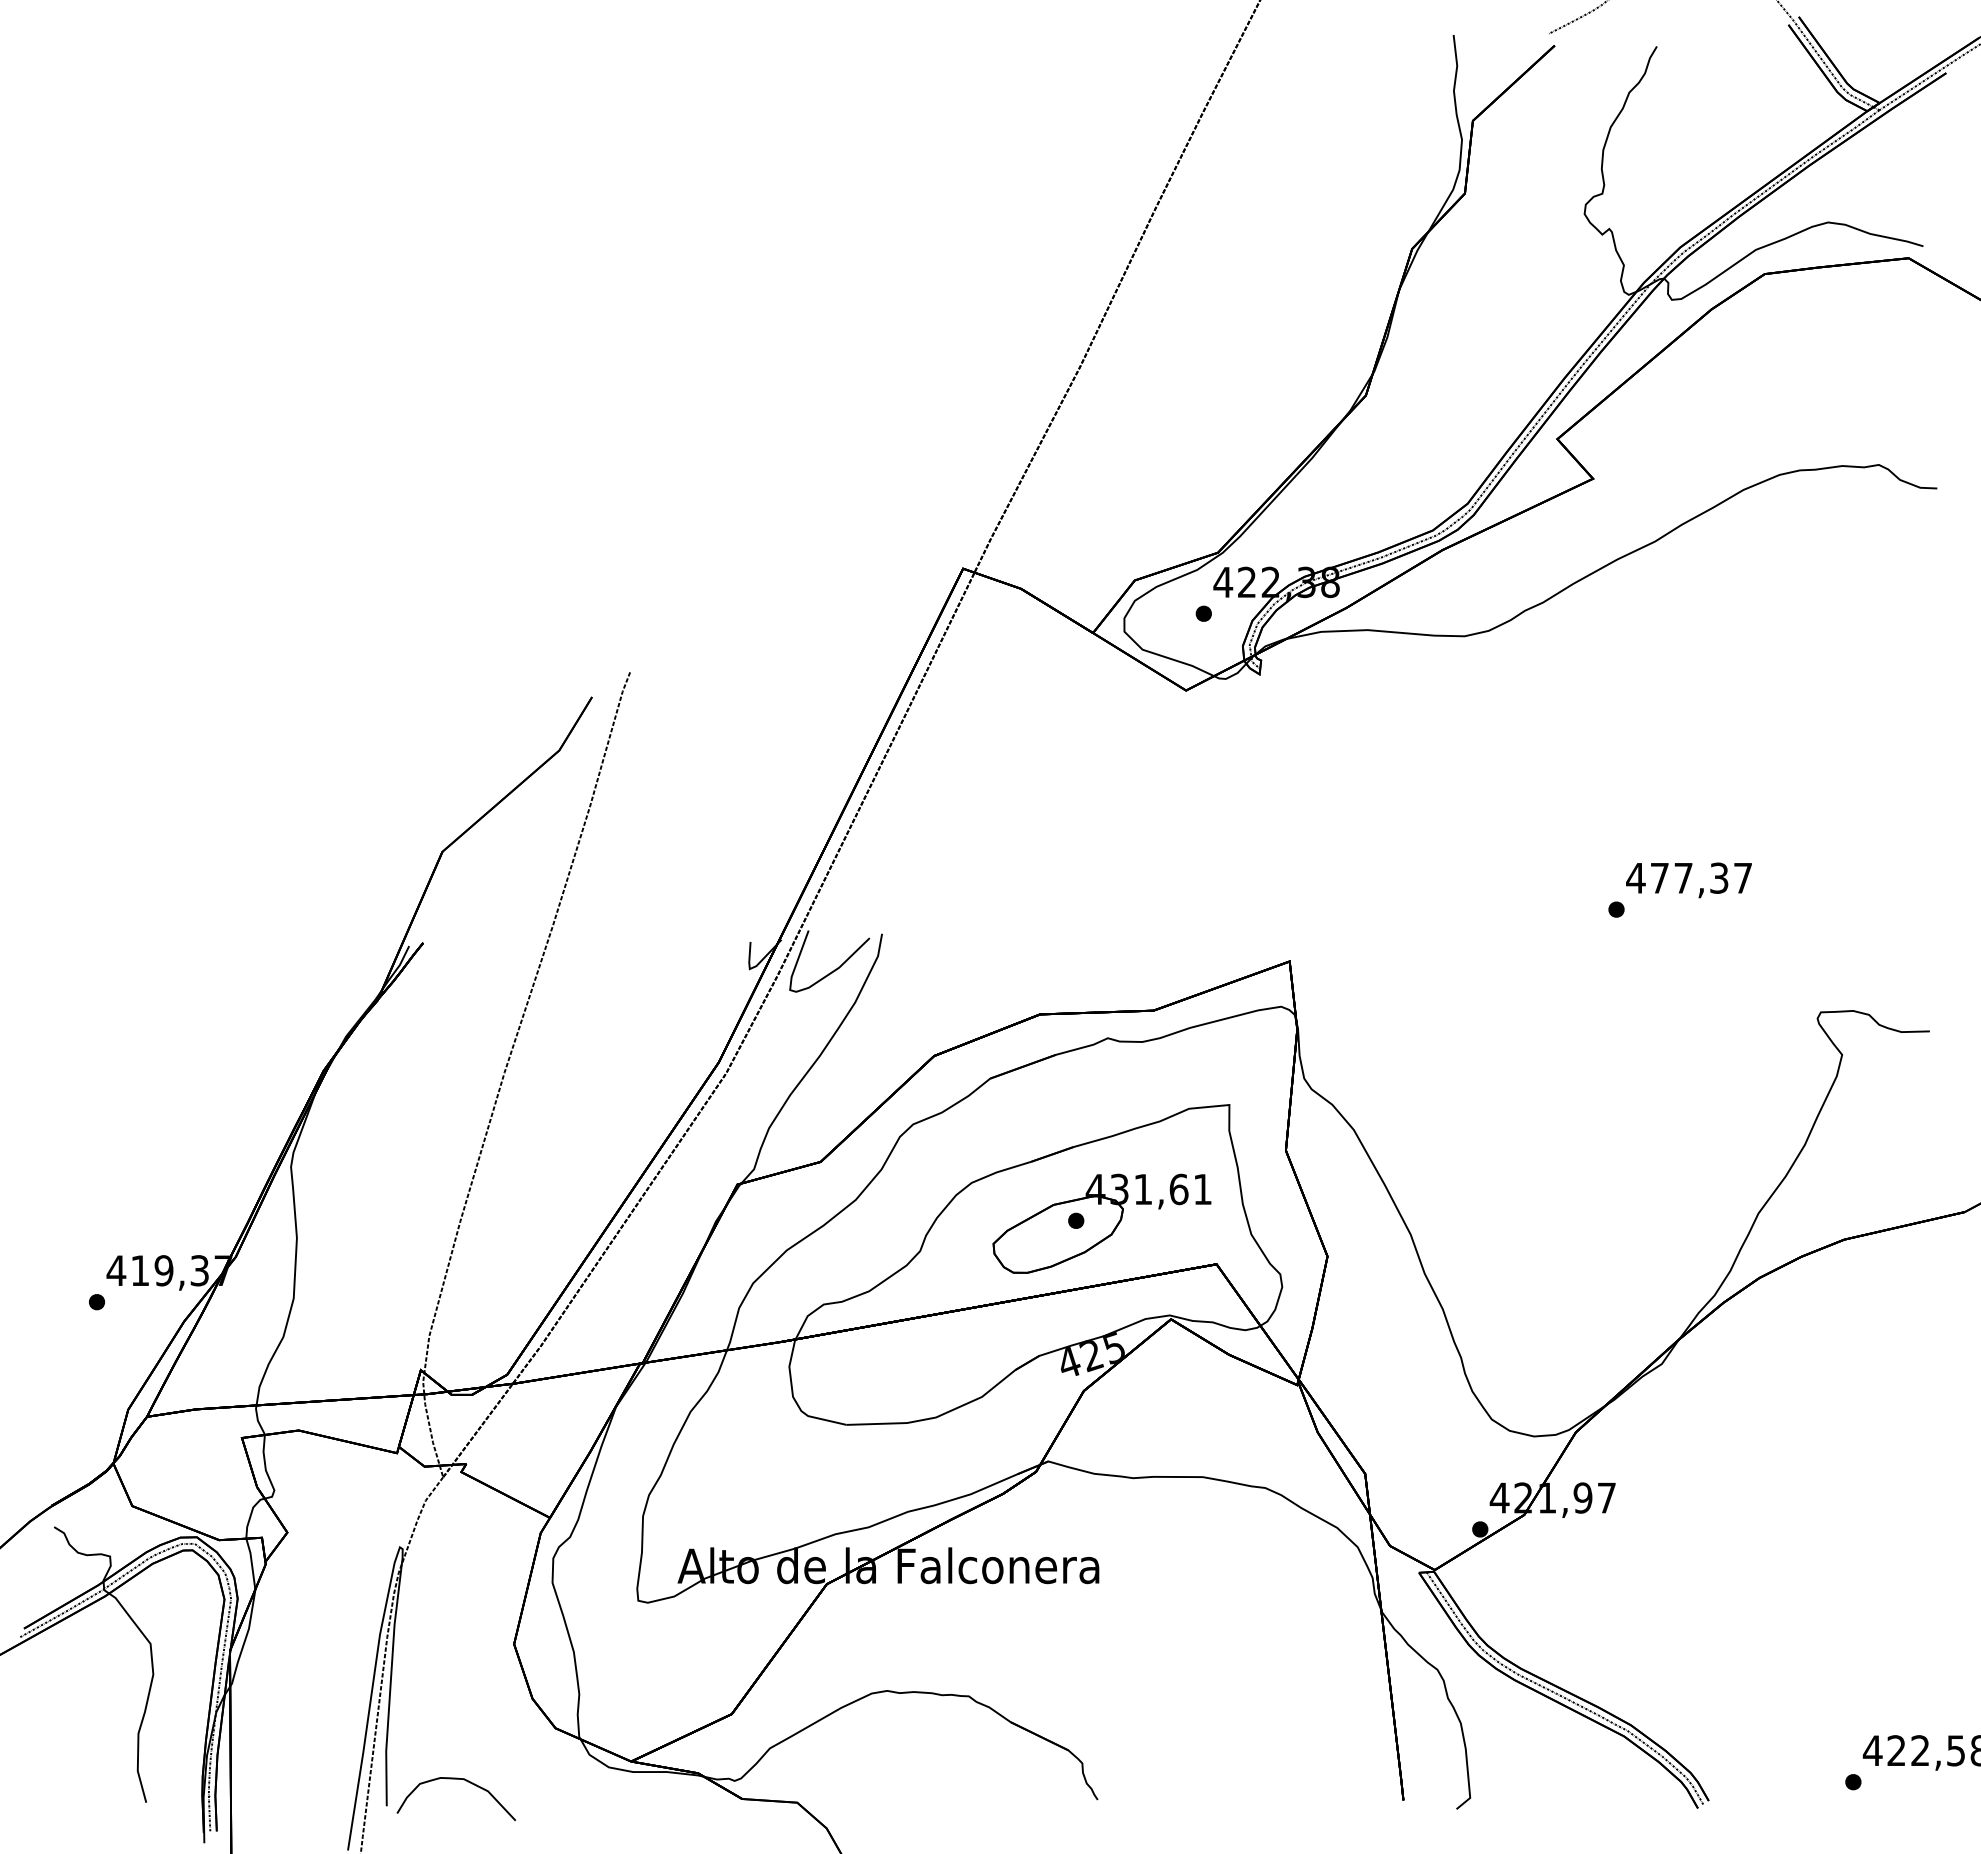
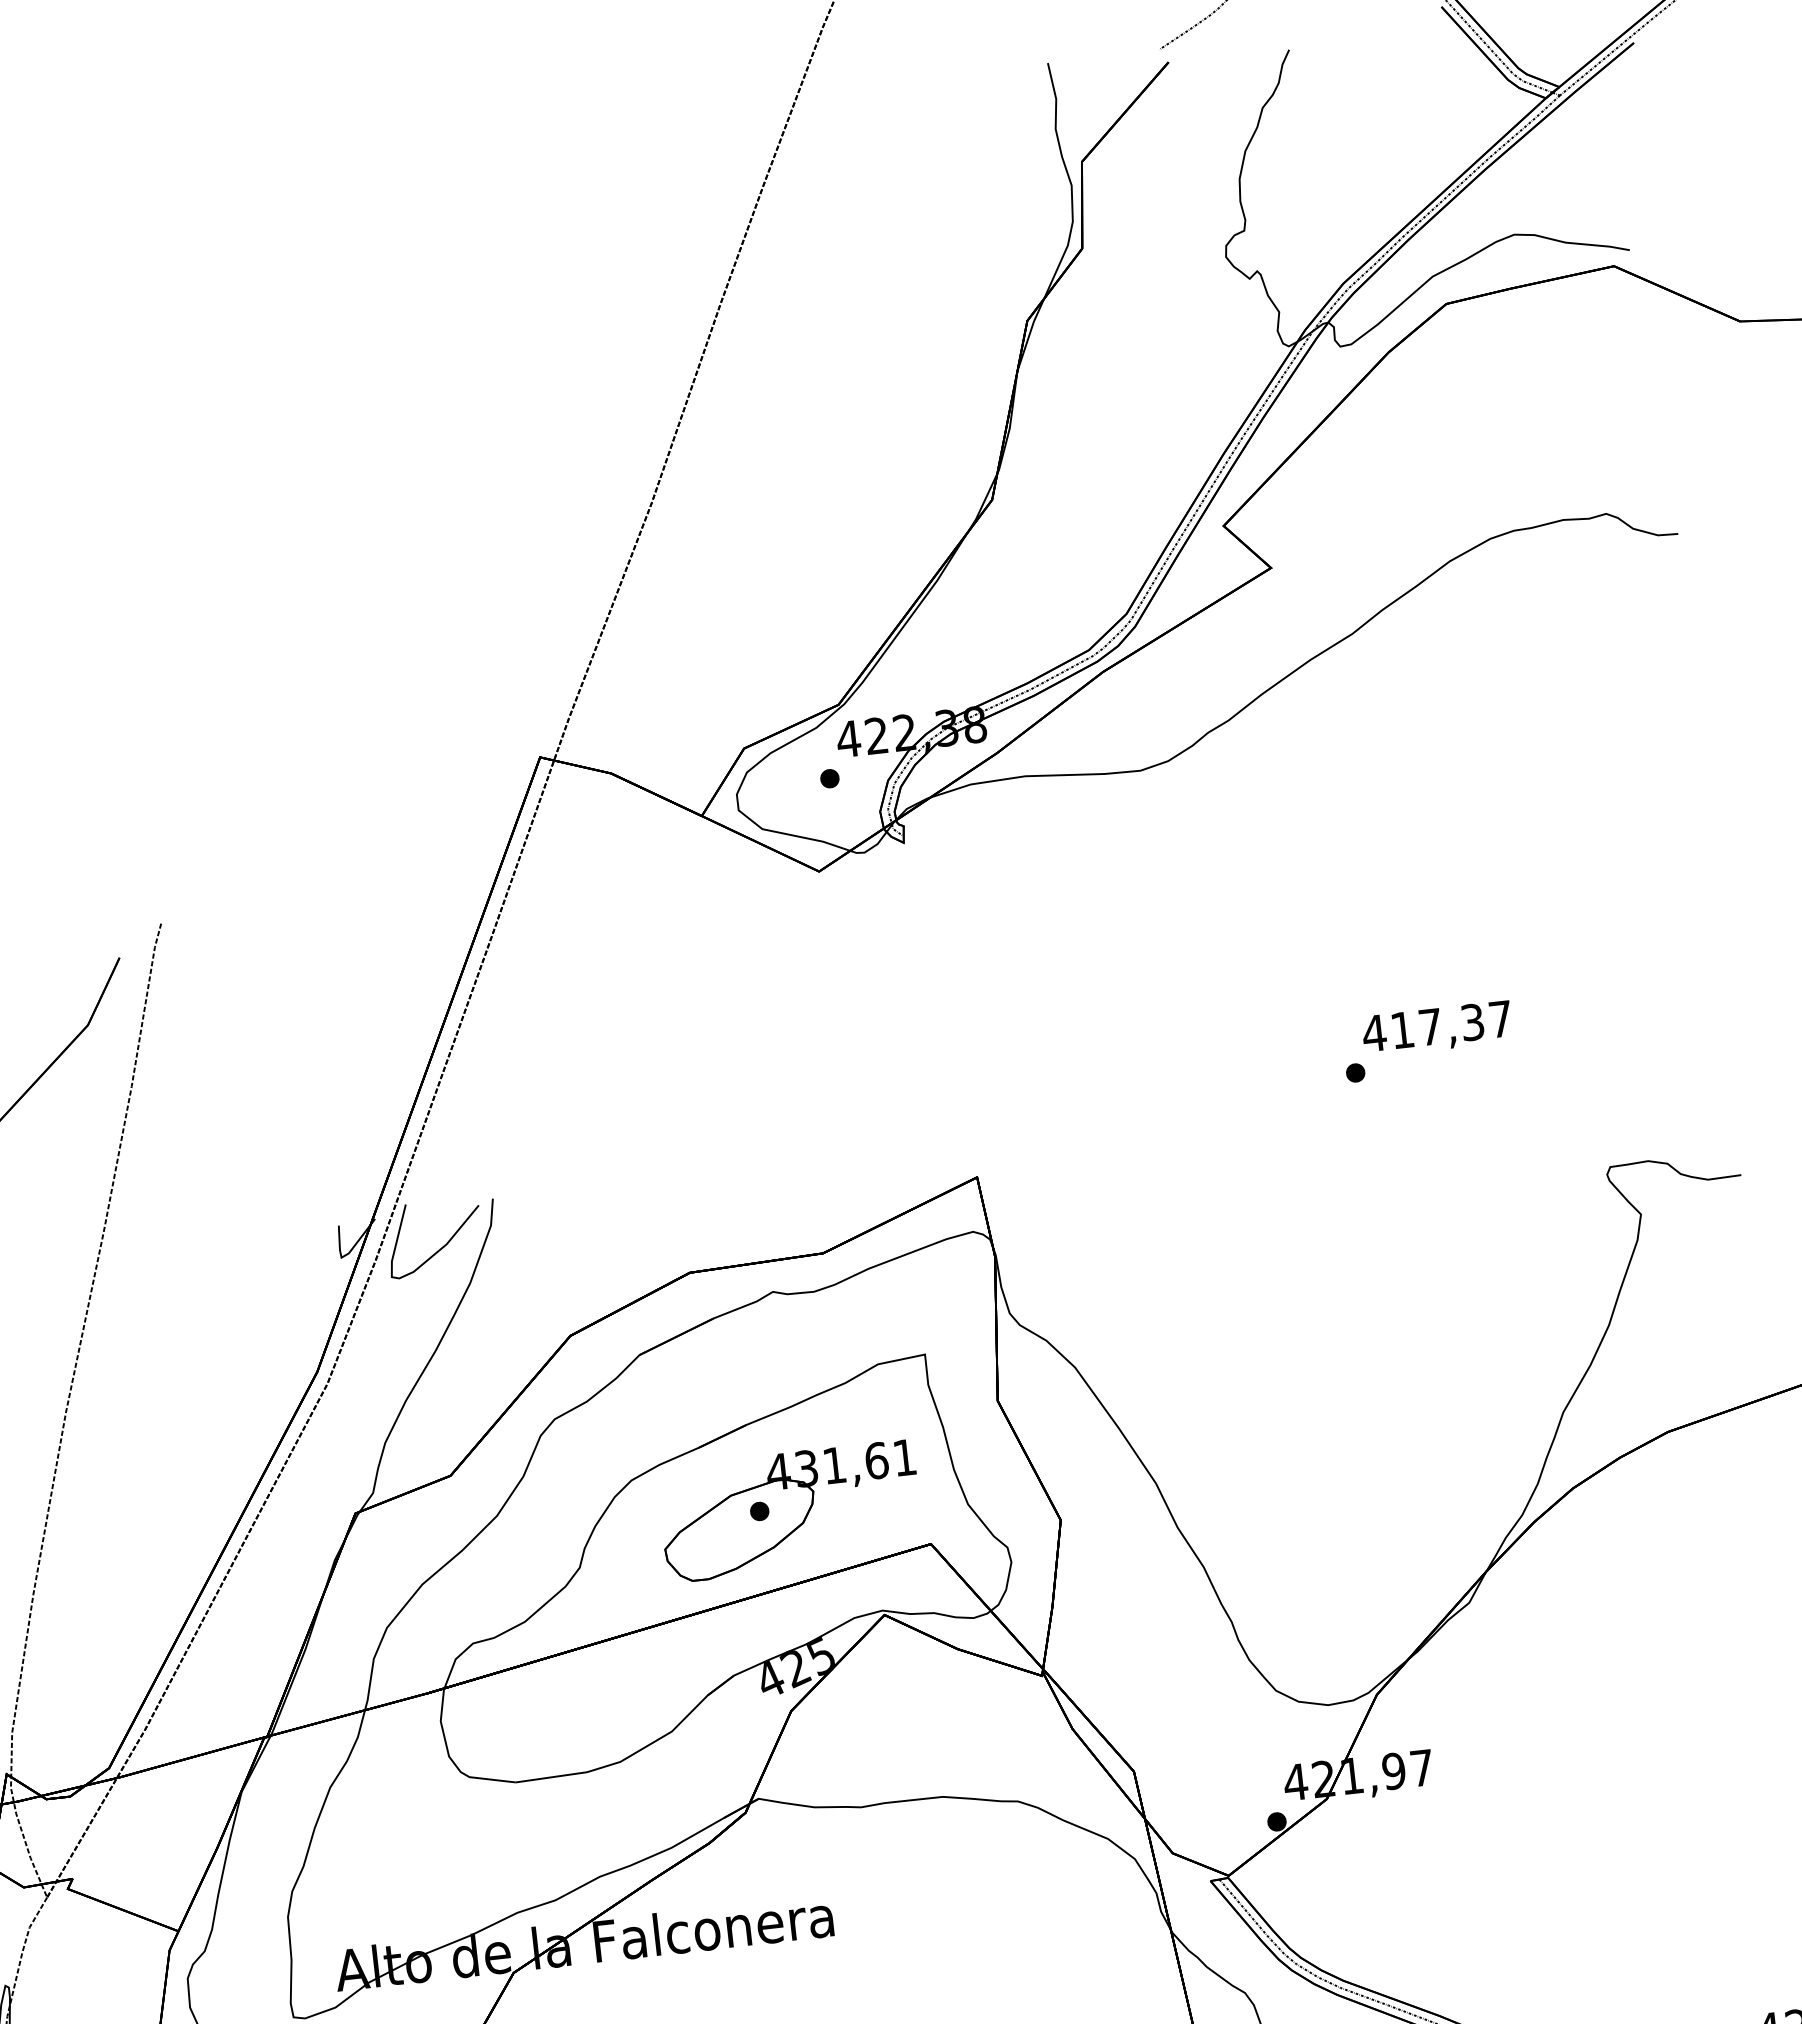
text: (1659, 878) -> (1402, 1030), 477,37 -> 417,37

